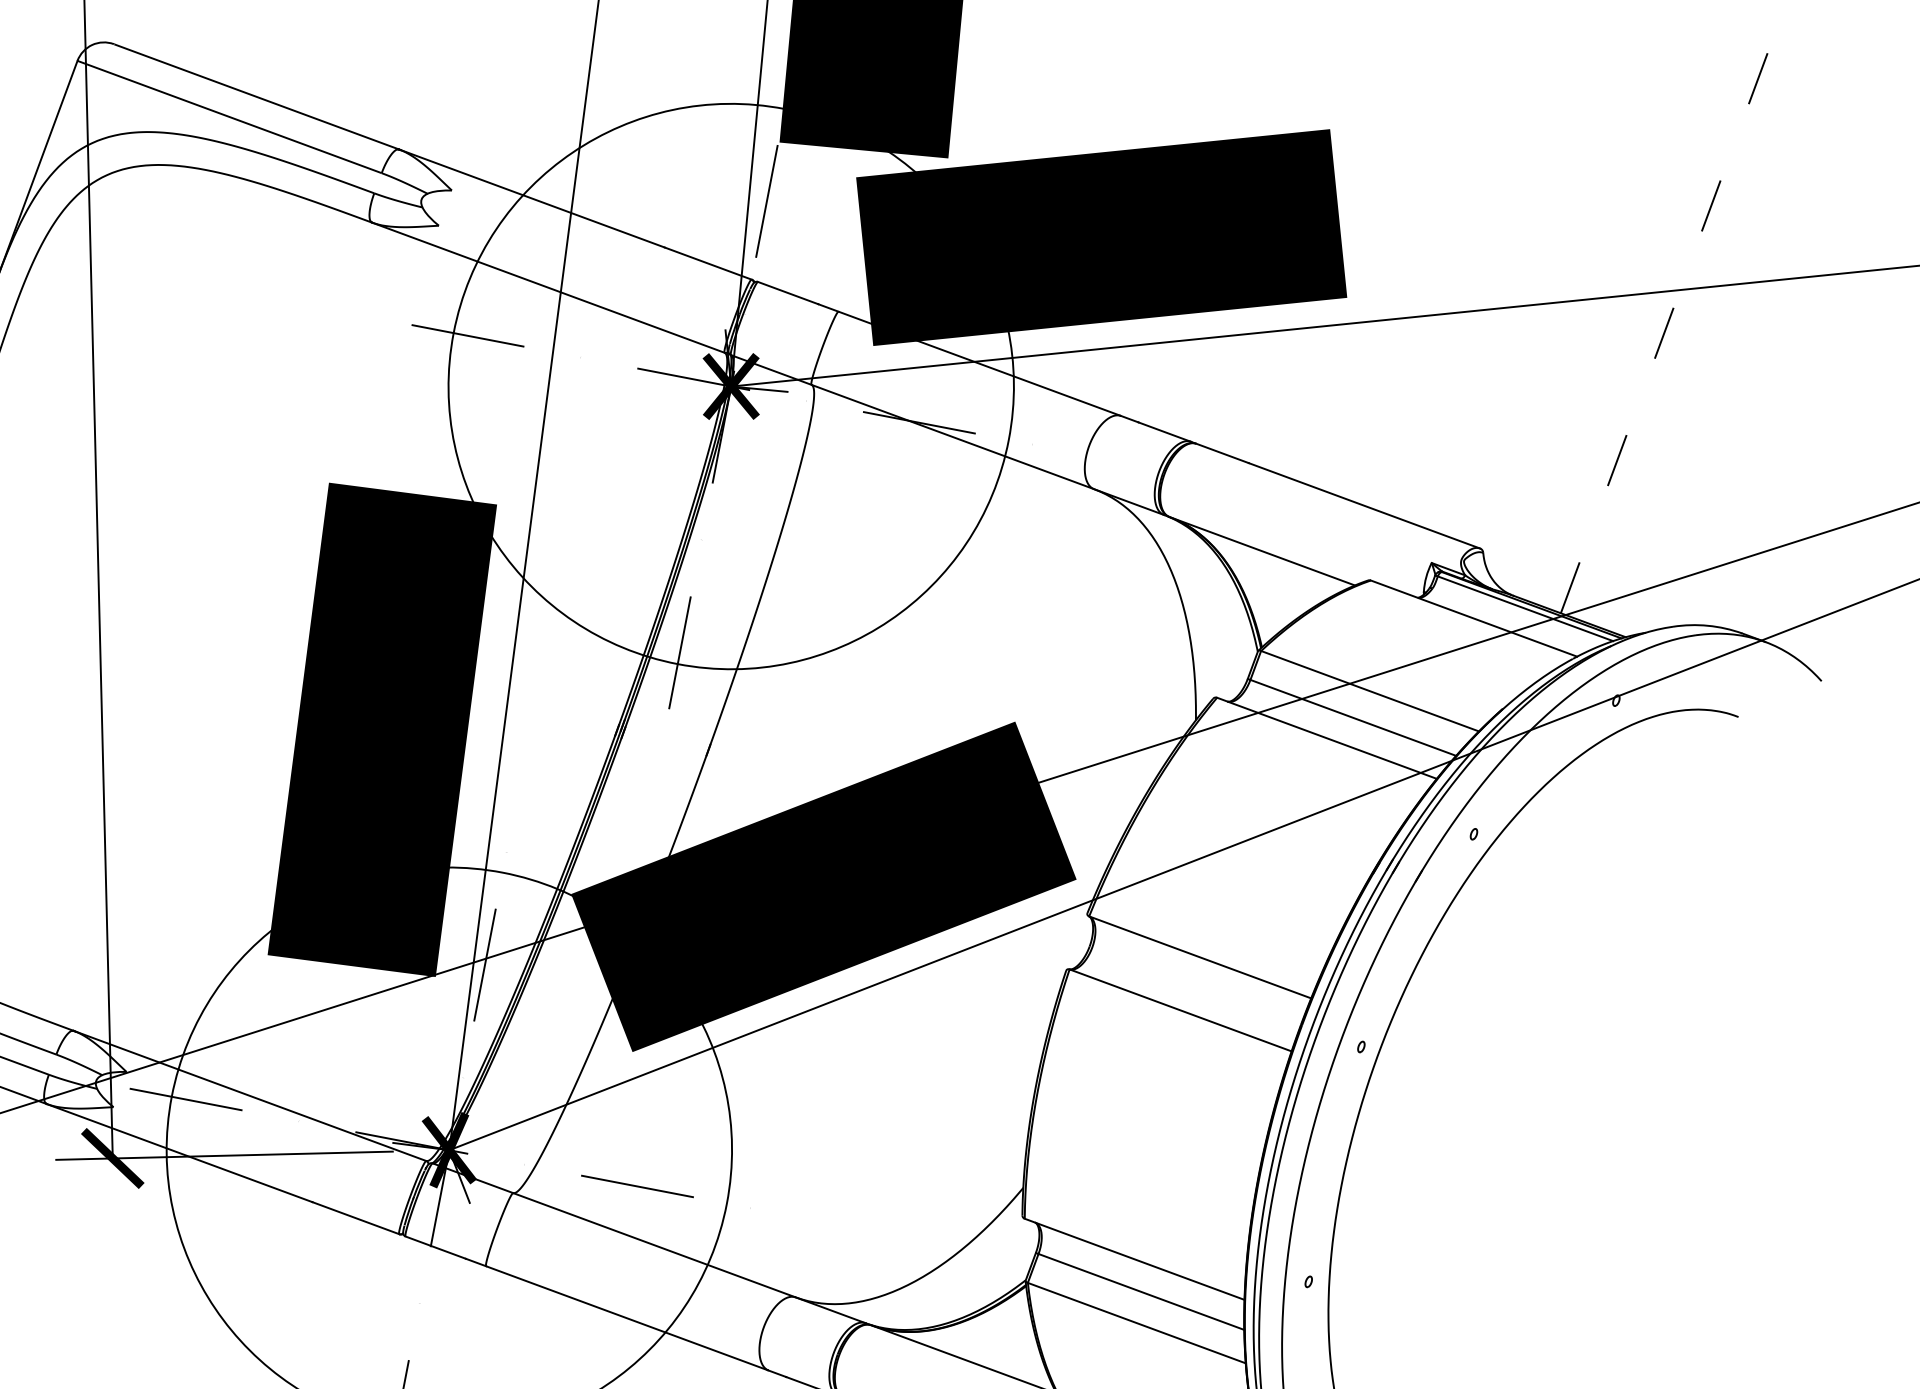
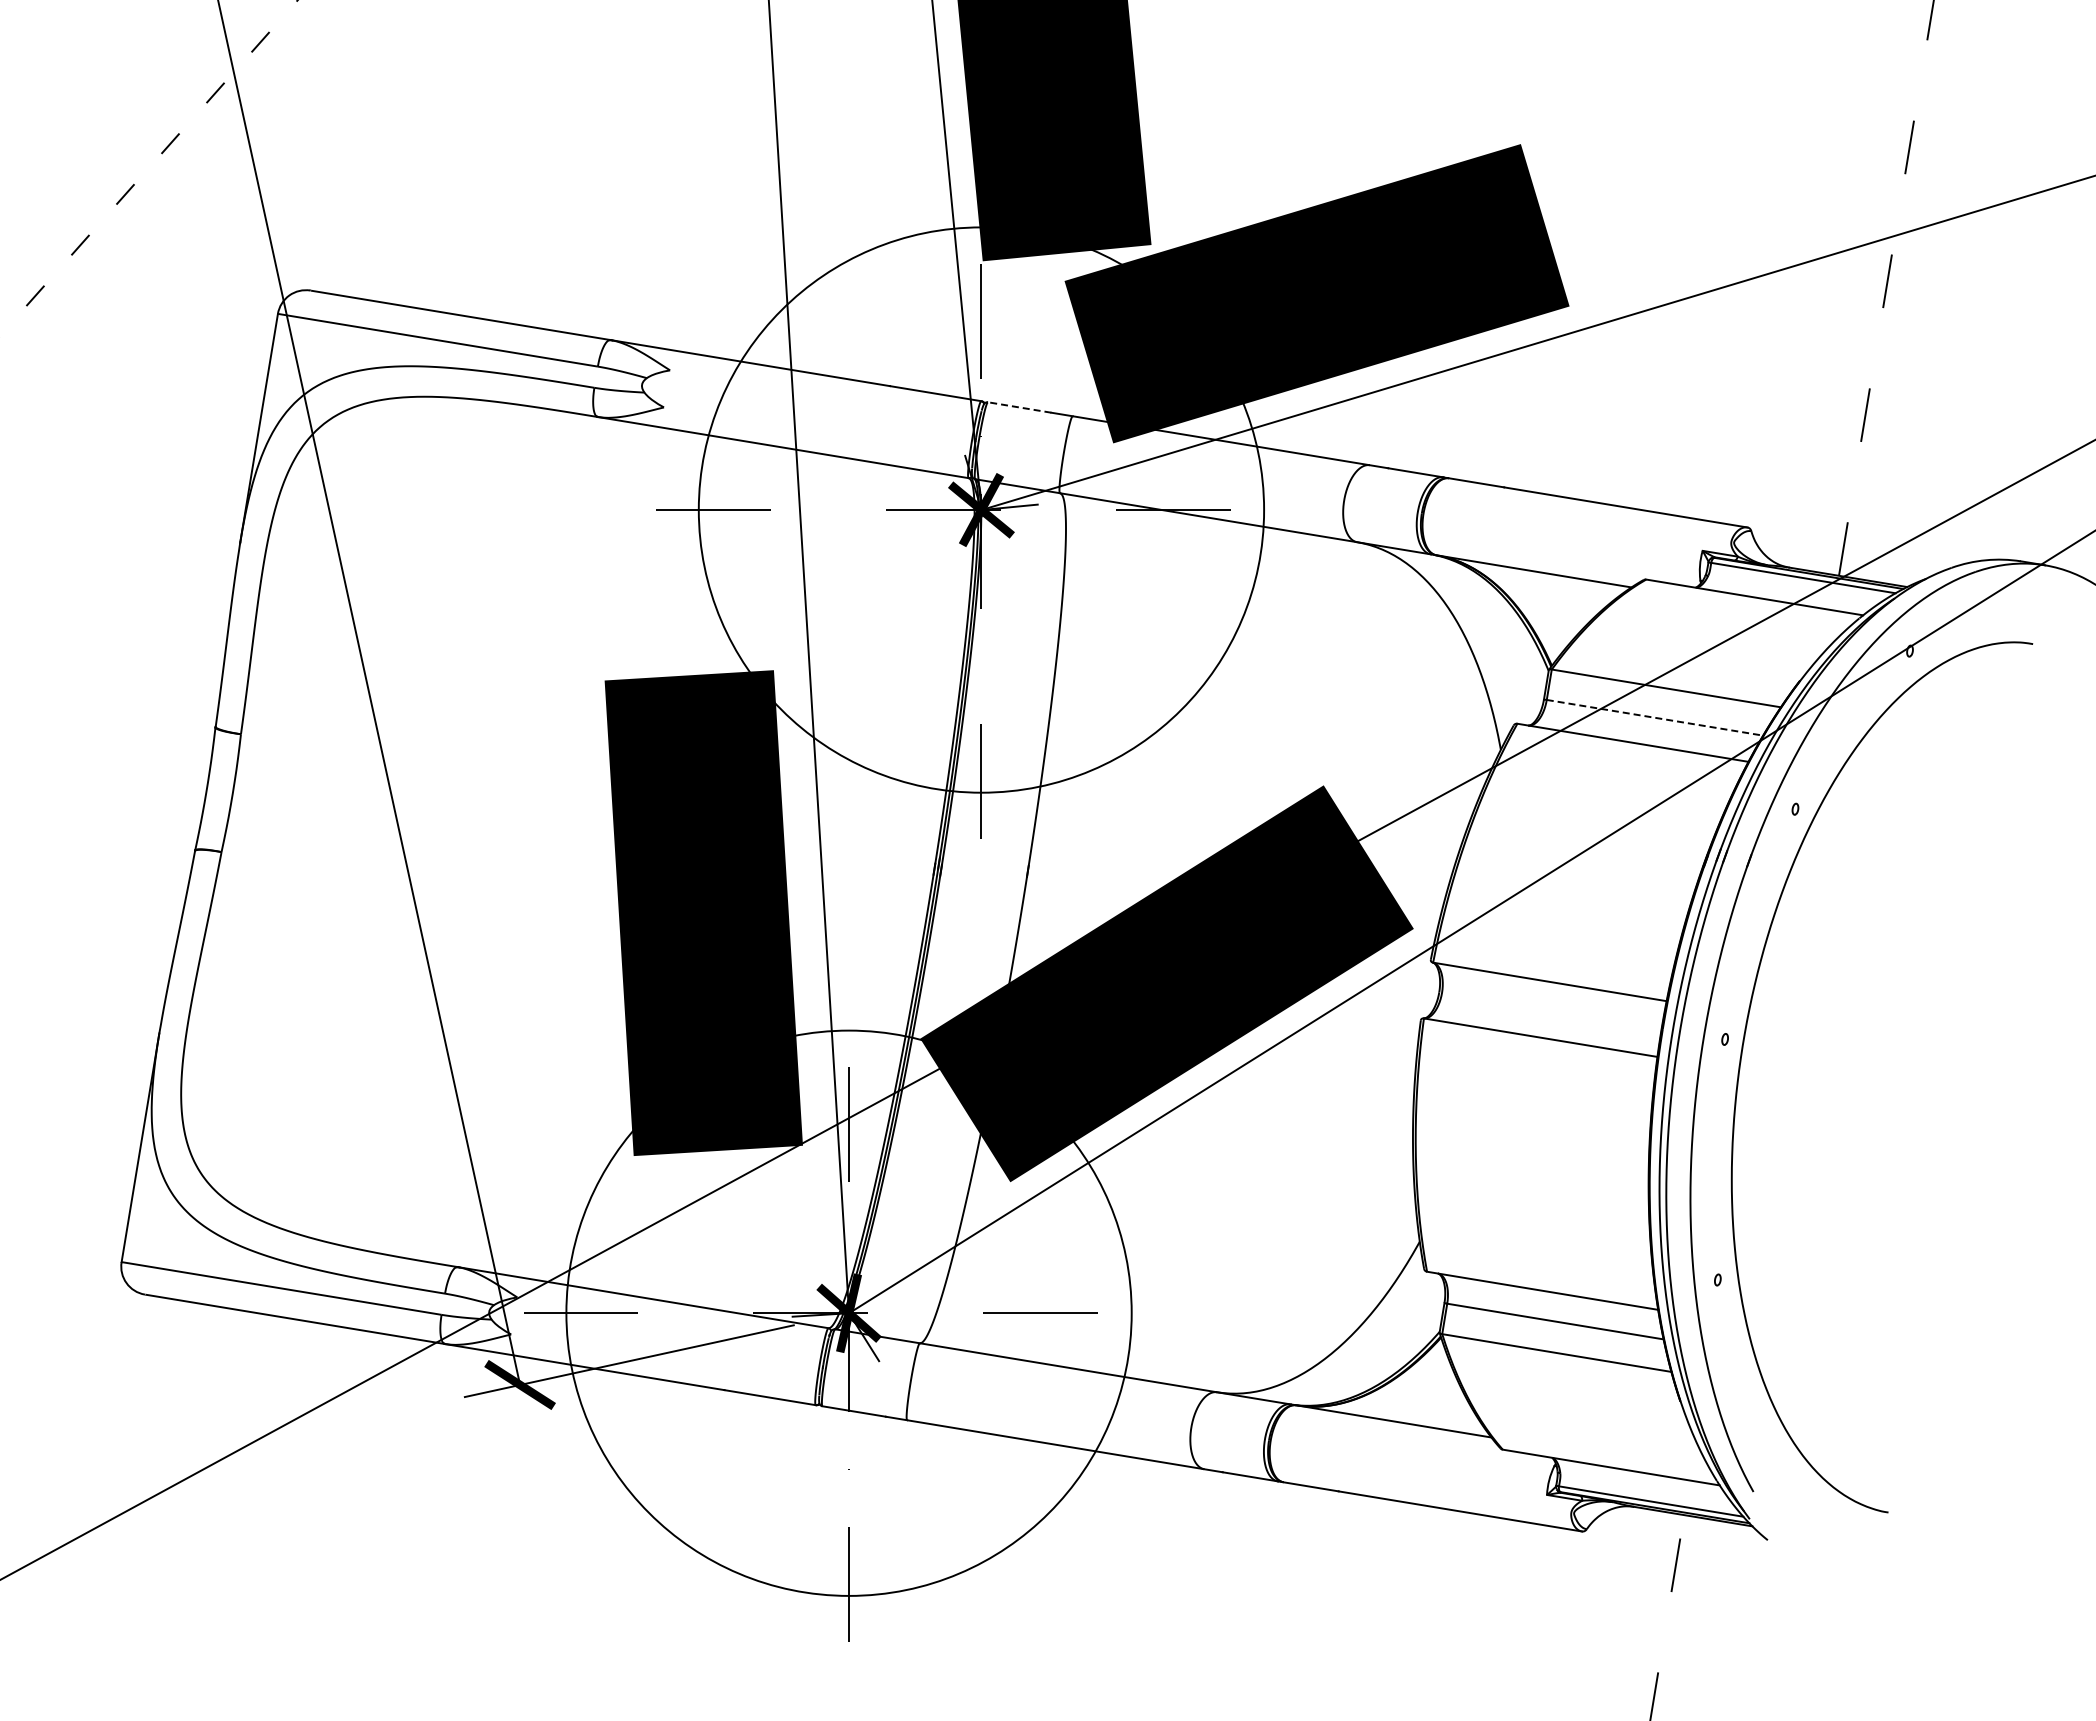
line: (787, 293) -> (1019, 407), solid -> dashed
line: (1352, 717) -> (1654, 717), solid -> dashed

